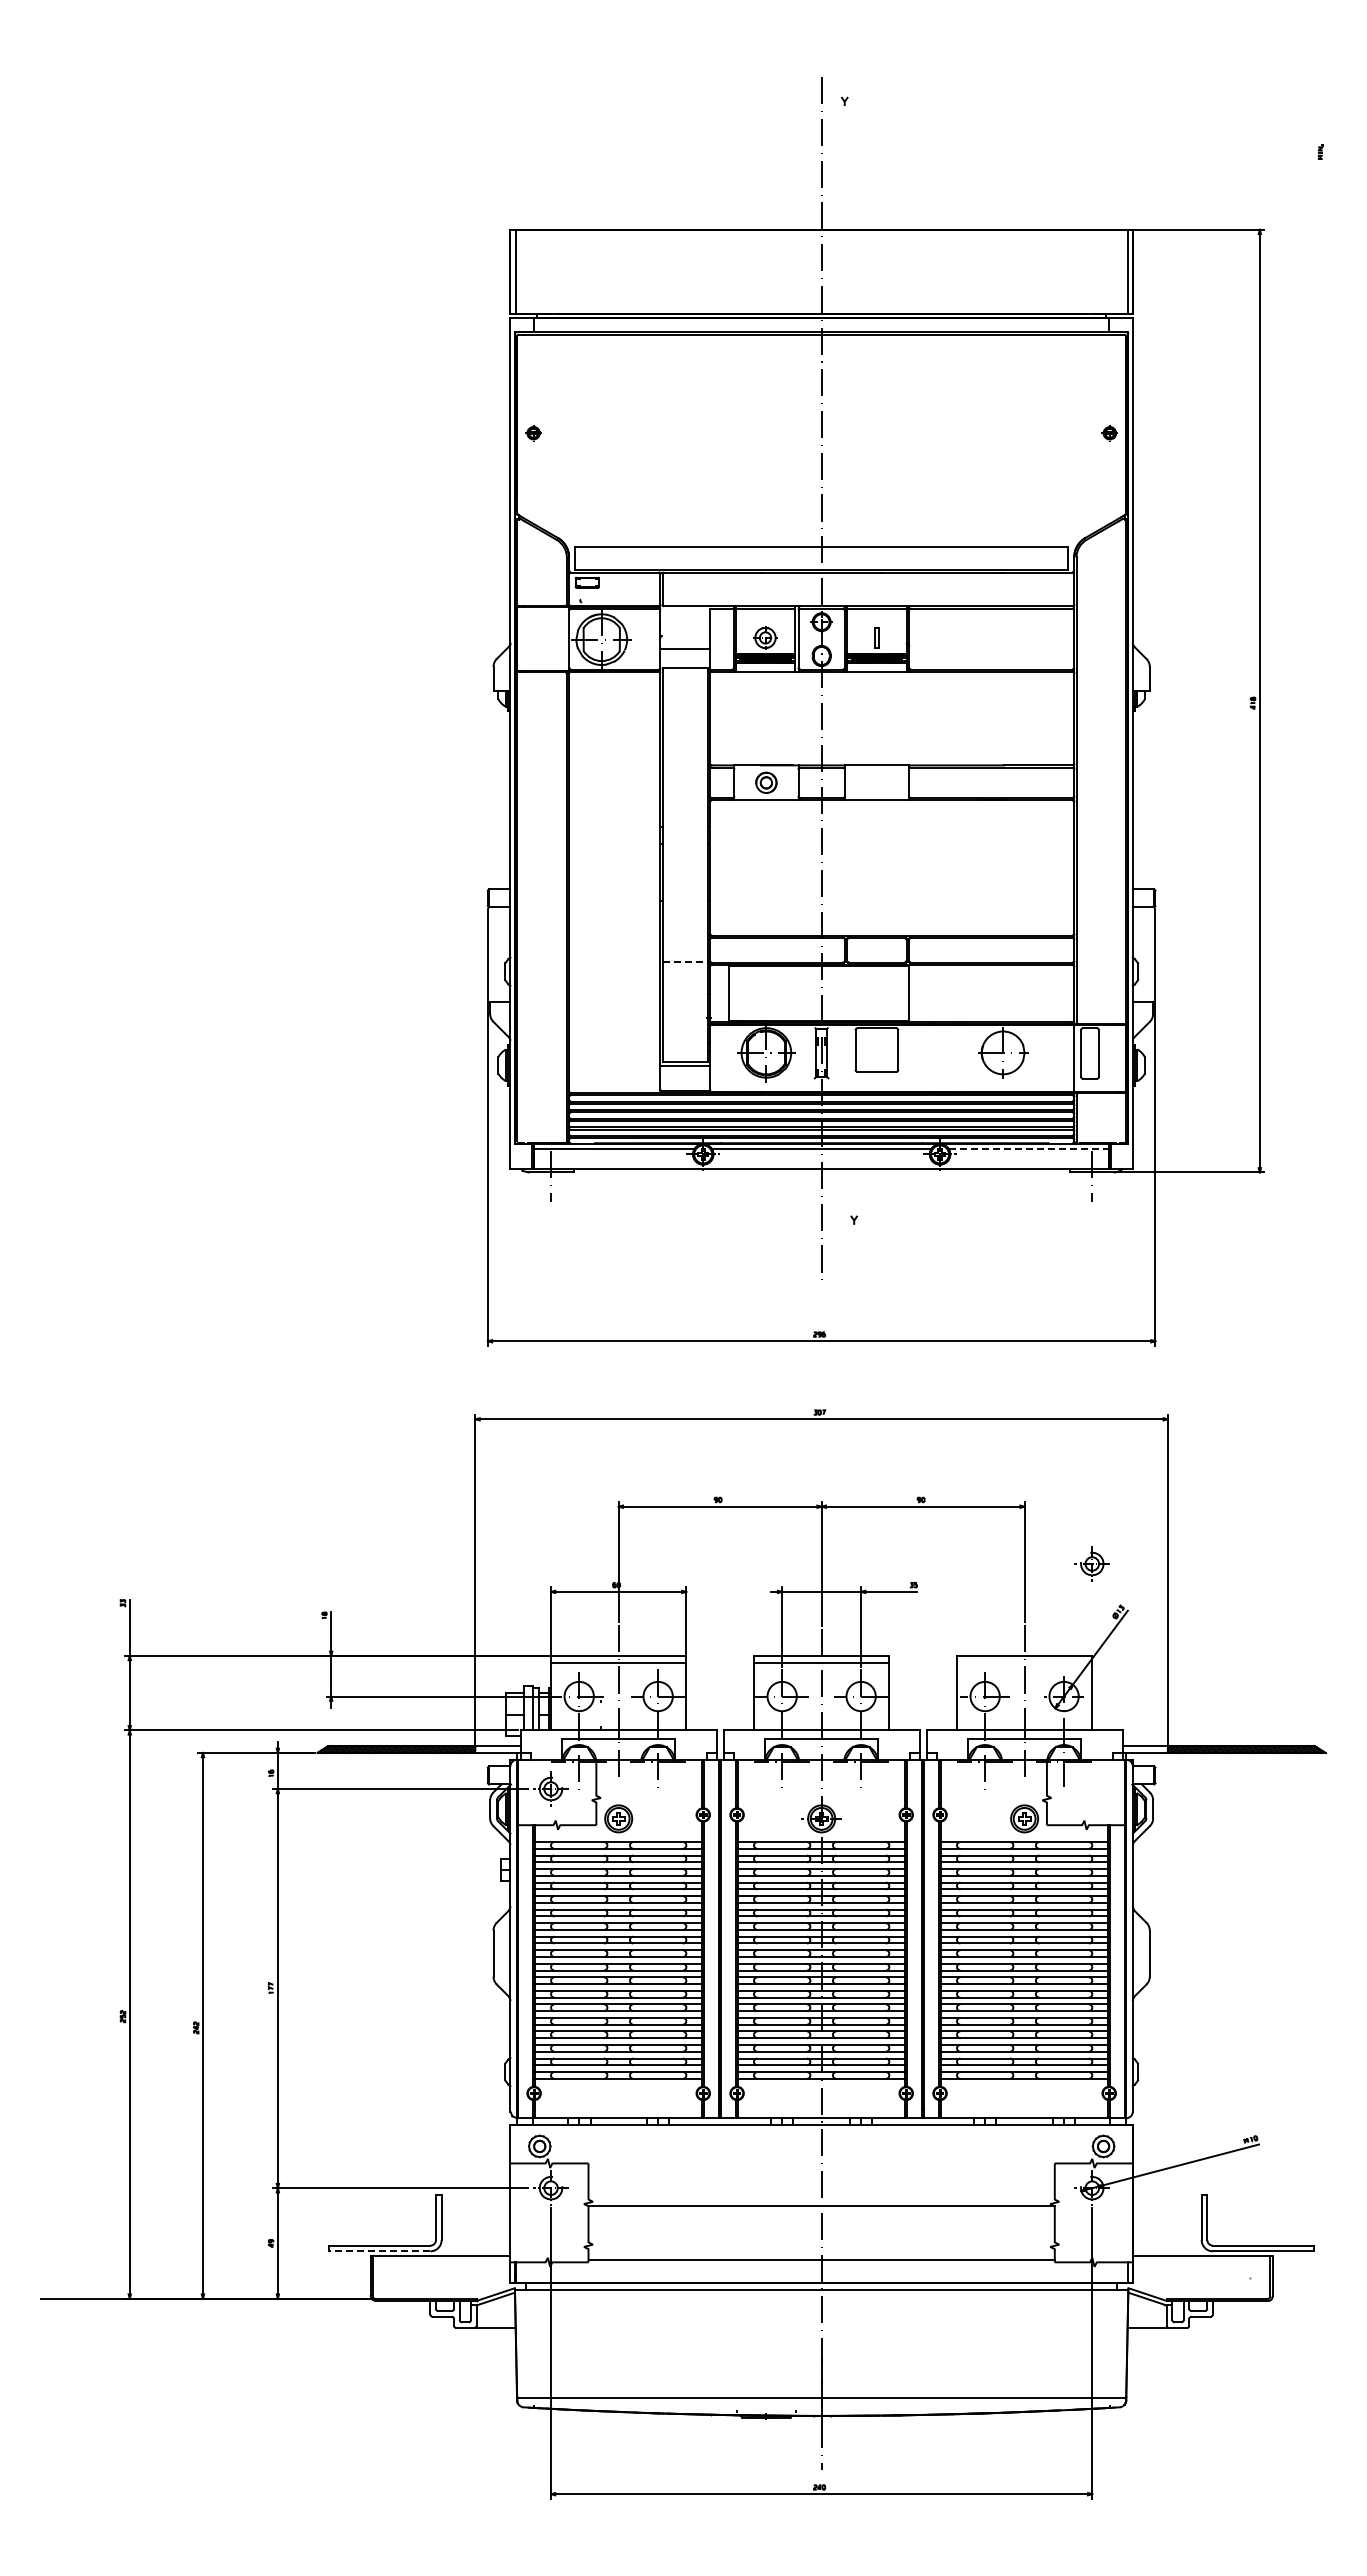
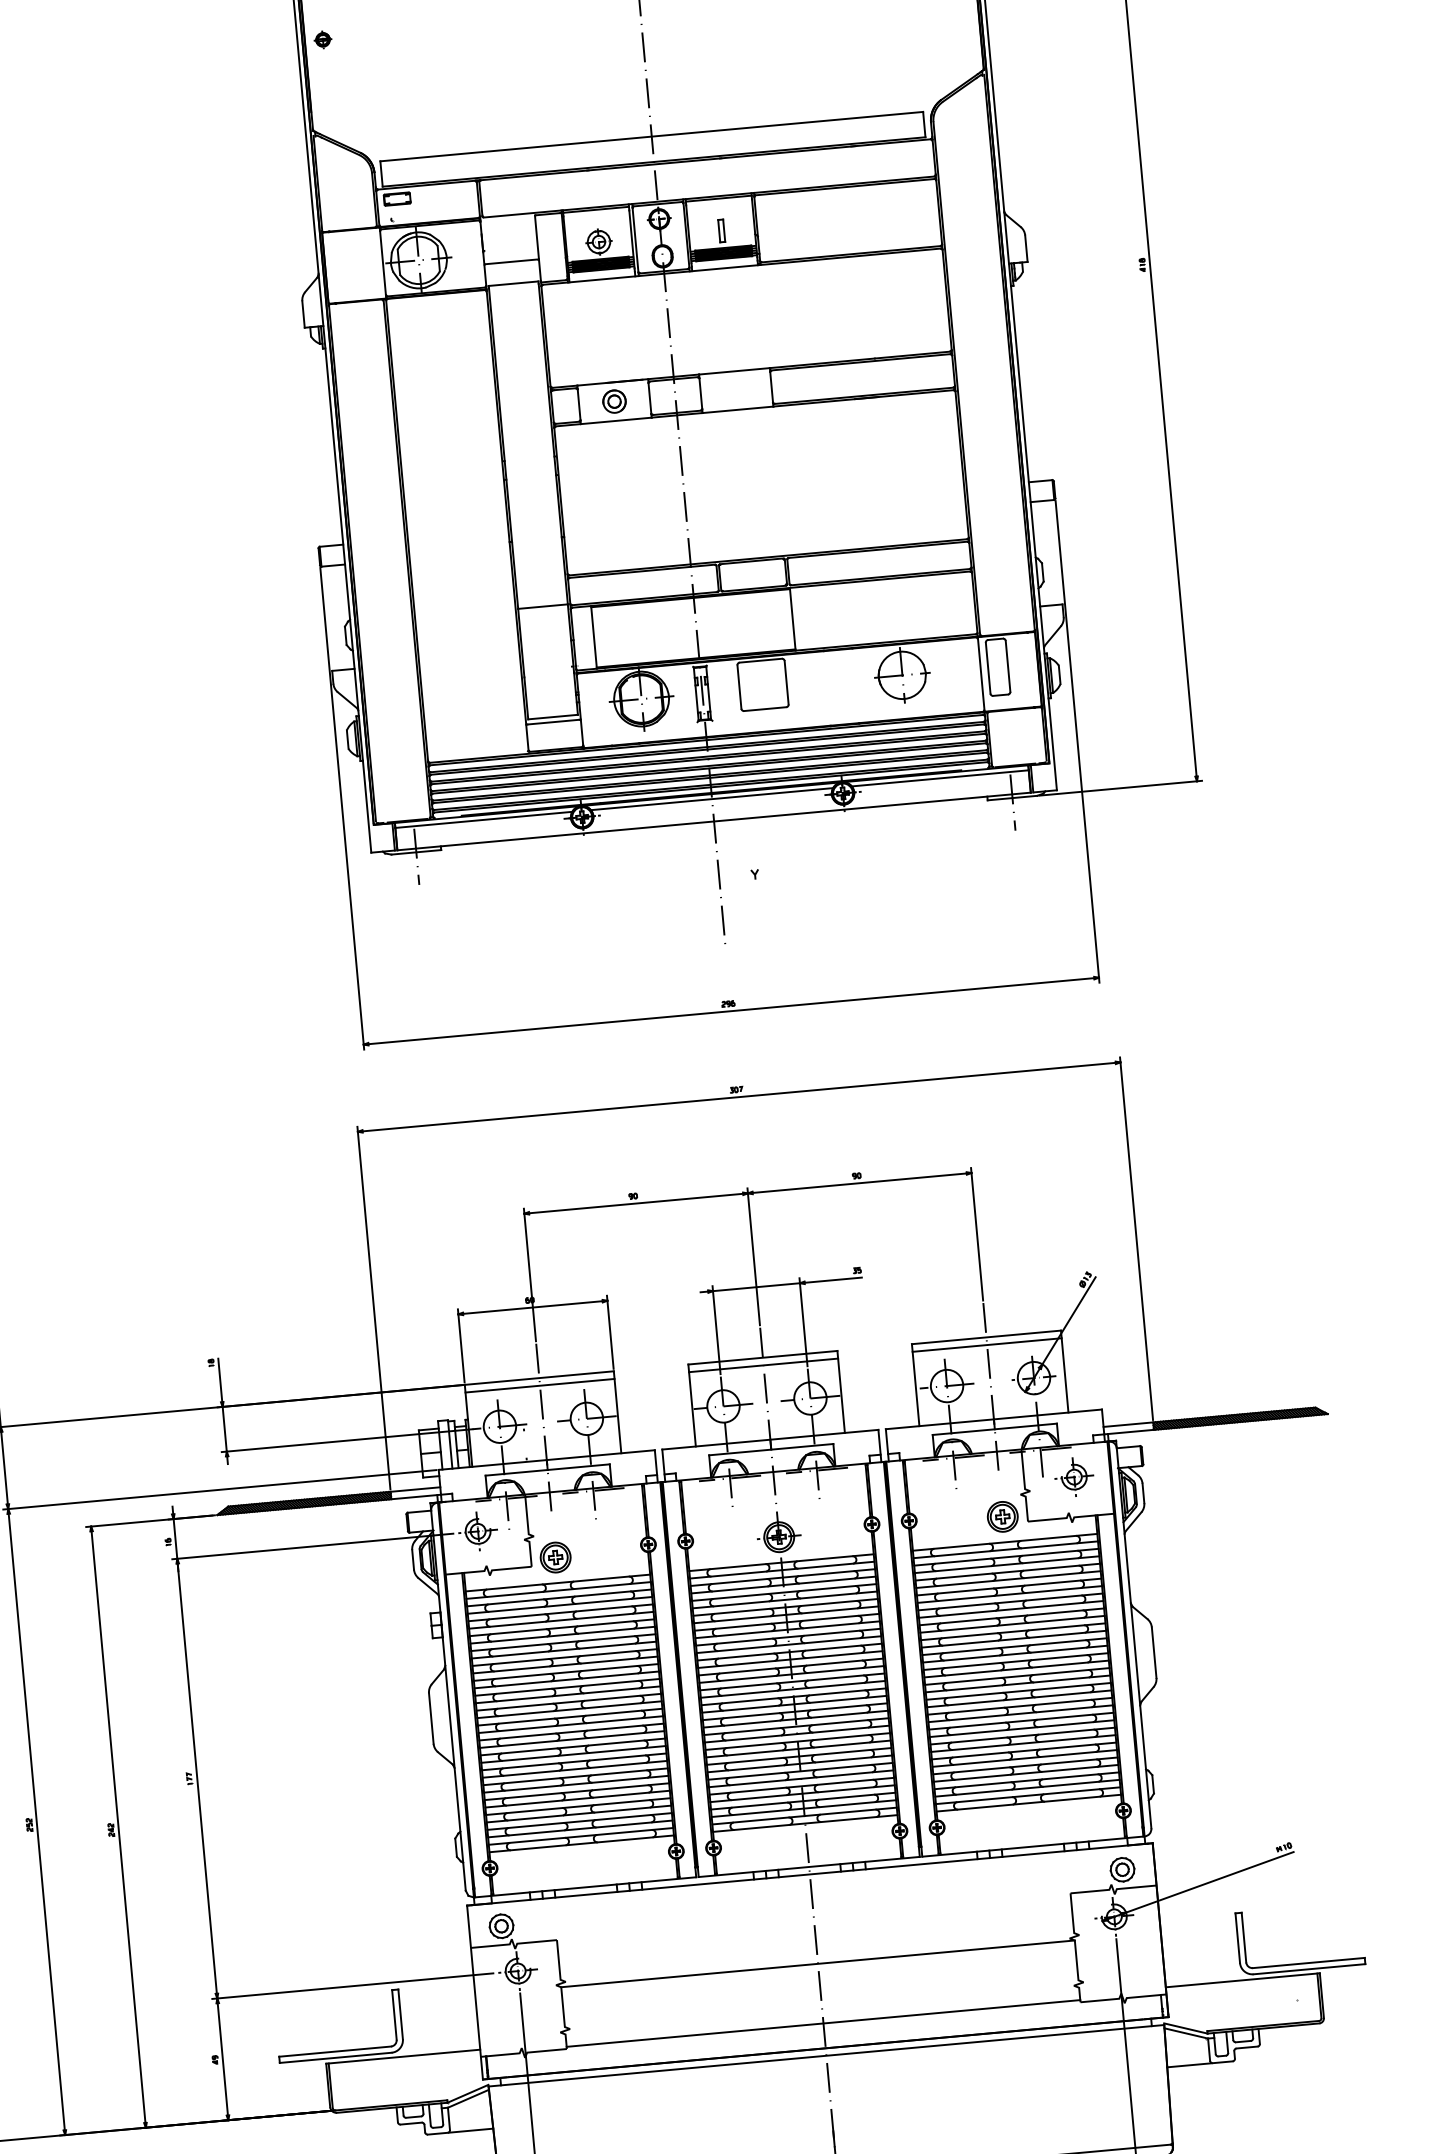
line: (685, 961) -> (543, 606), dashed -> solid
line: (1029, 1148) -> (940, 777), dashed -> solid
part: (1091, 1563) -> (1073, 1476), moved
line: (1024, 1662) -> (986, 1344), added
line: (379, 2251) -> (335, 2058), dashed -> solid

